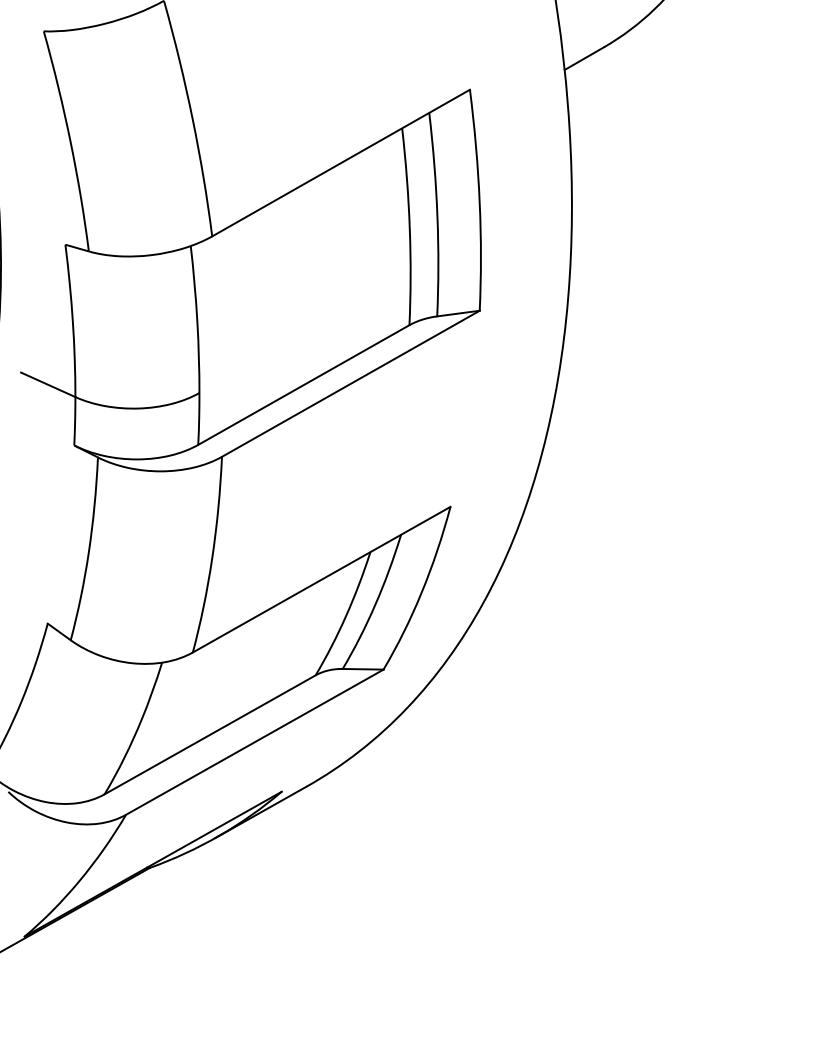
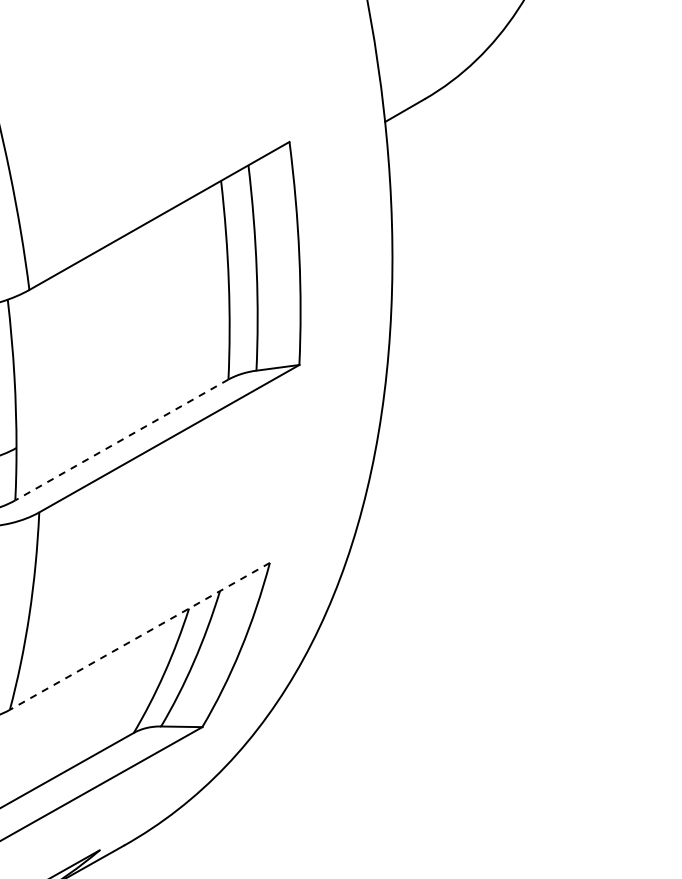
line: (303, 385) -> (121, 440), solid -> dashed
line: (321, 579) -> (139, 636), solid -> dashed

